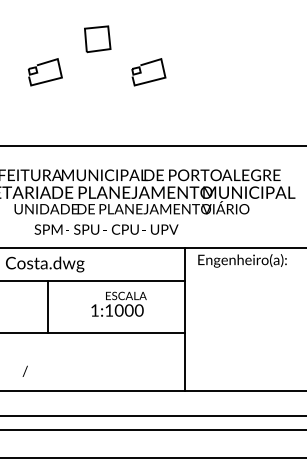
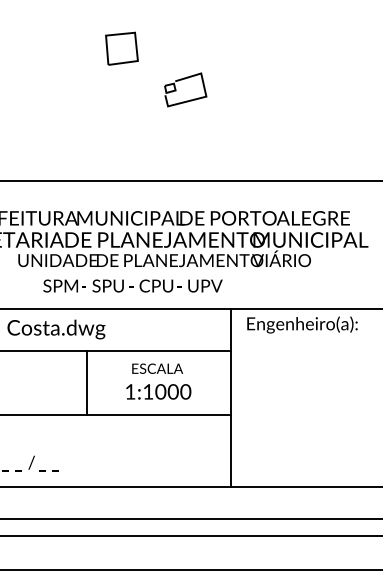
part: (37, 71) -> (47, 89), removed
line: (48, 307) -> (87, 382), moved
text: (117, 310) -> (158, 391), moved

